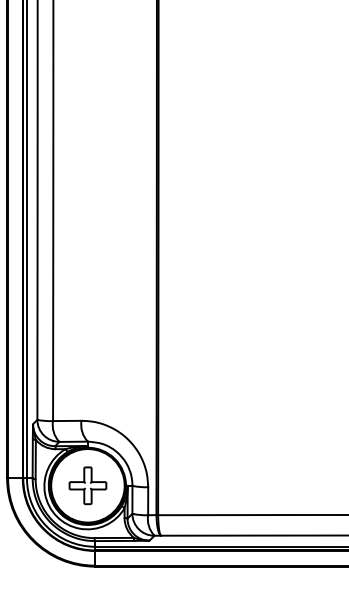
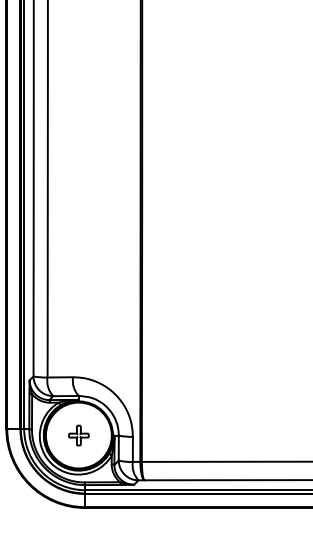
part: (87, 485) -> (78, 435), size x0.6

